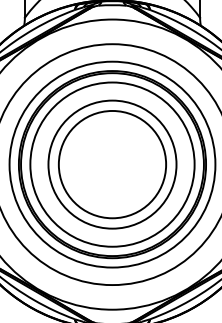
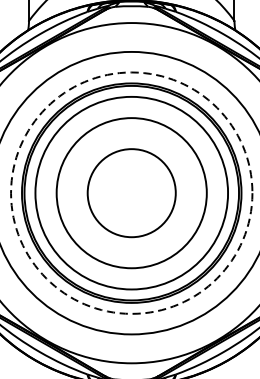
circle: (112, 164) -> (131, 193), size x0.7
circle: (112, 164) -> (131, 193), solid -> dashed

